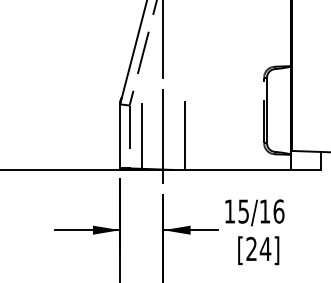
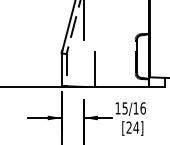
line: (162, 135) -> (83, 69), removed
line: (141, 137) -> (72, 70), removed

